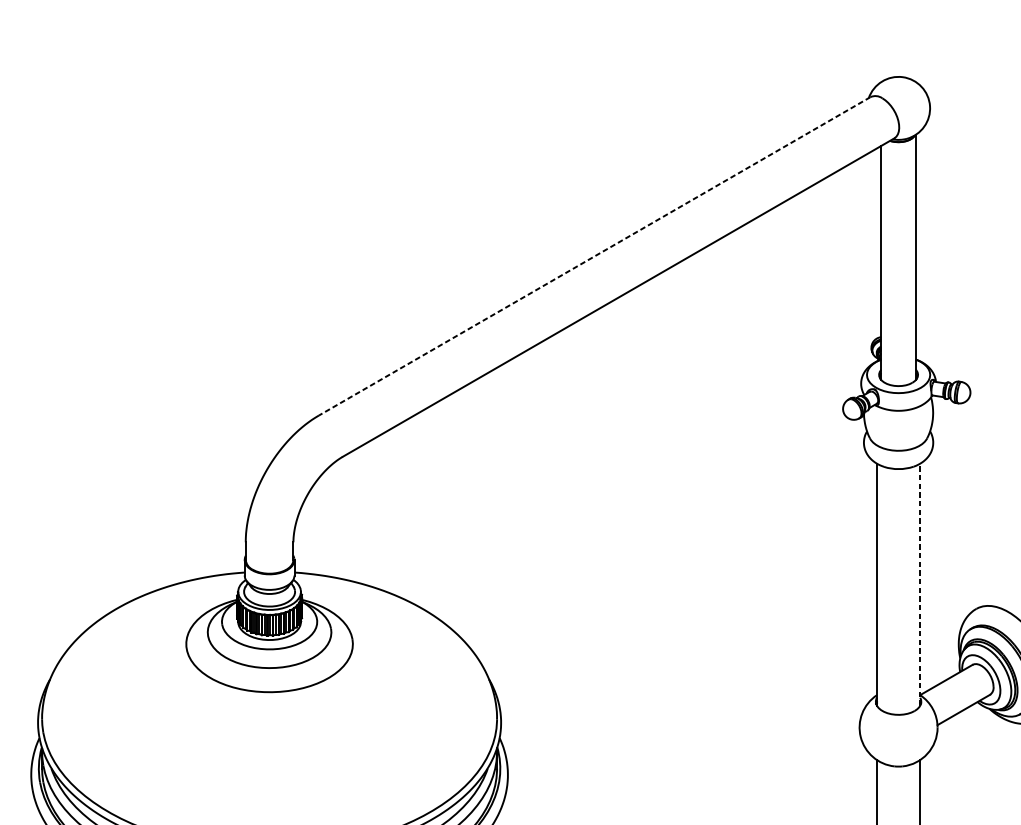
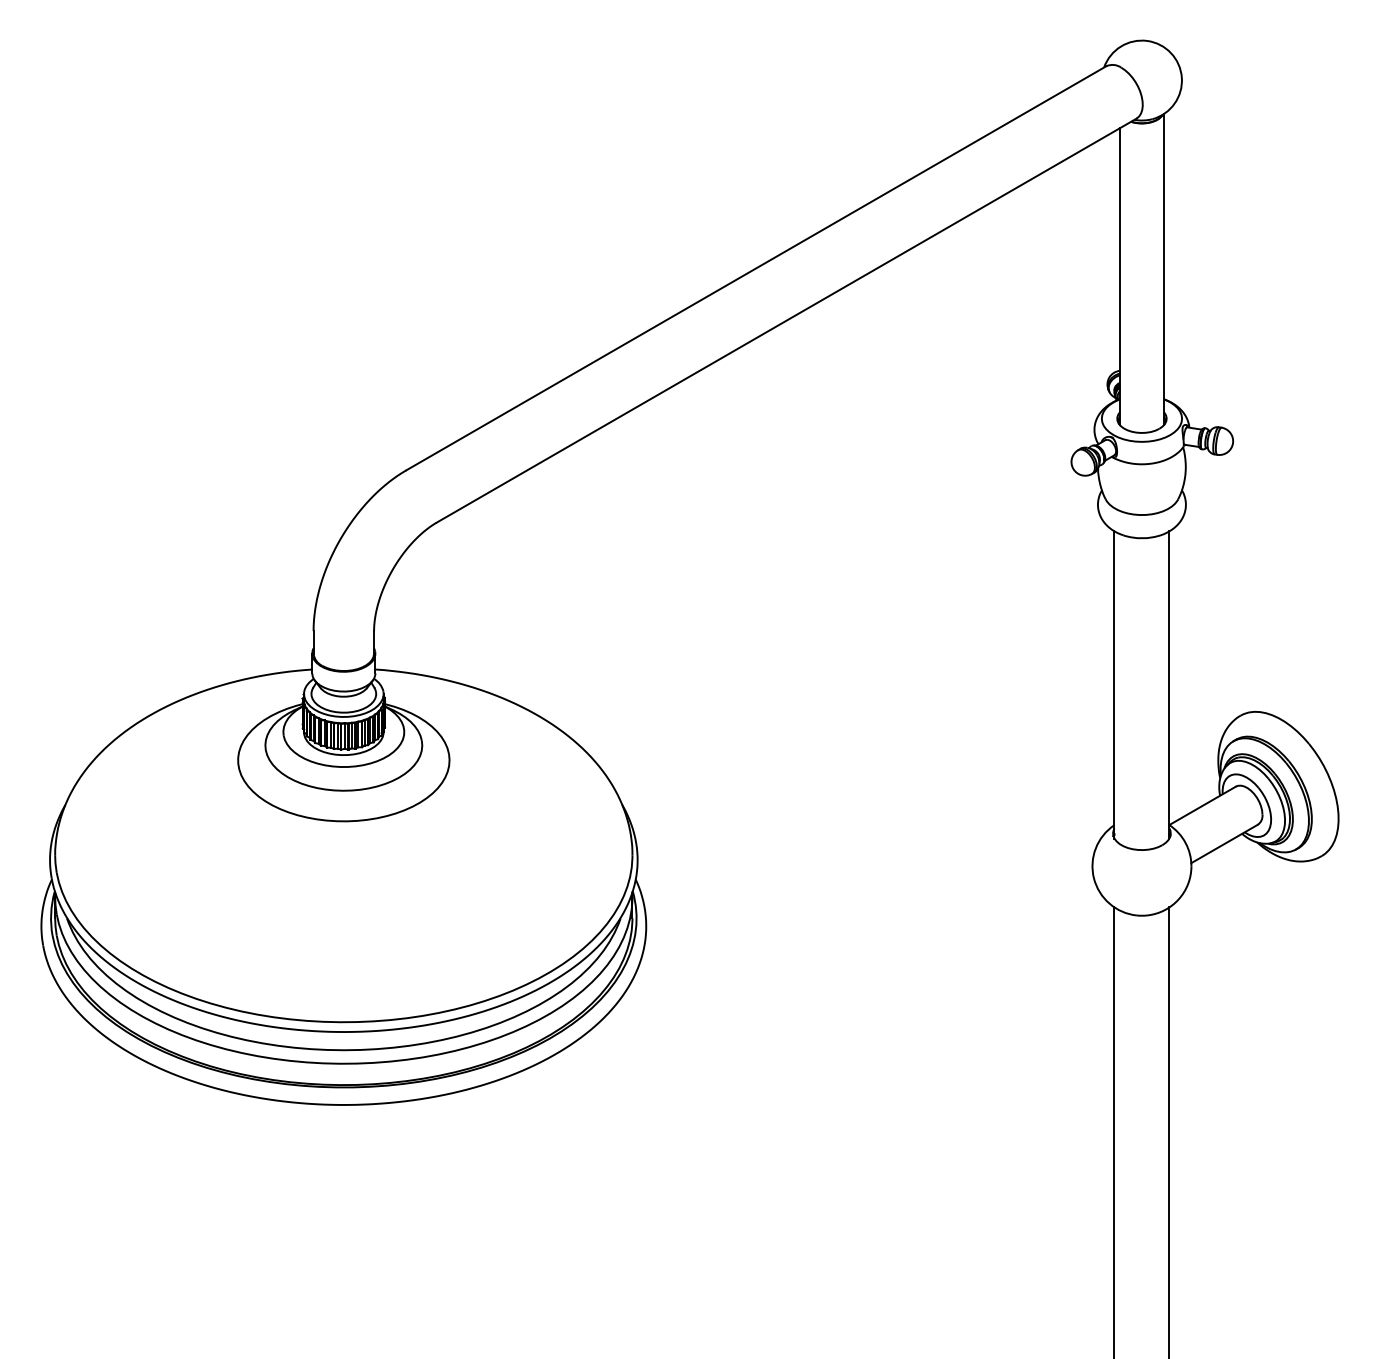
line: (594, 256) -> (755, 268), dashed -> solid
line: (920, 584) -> (1169, 684), dashed -> solid

